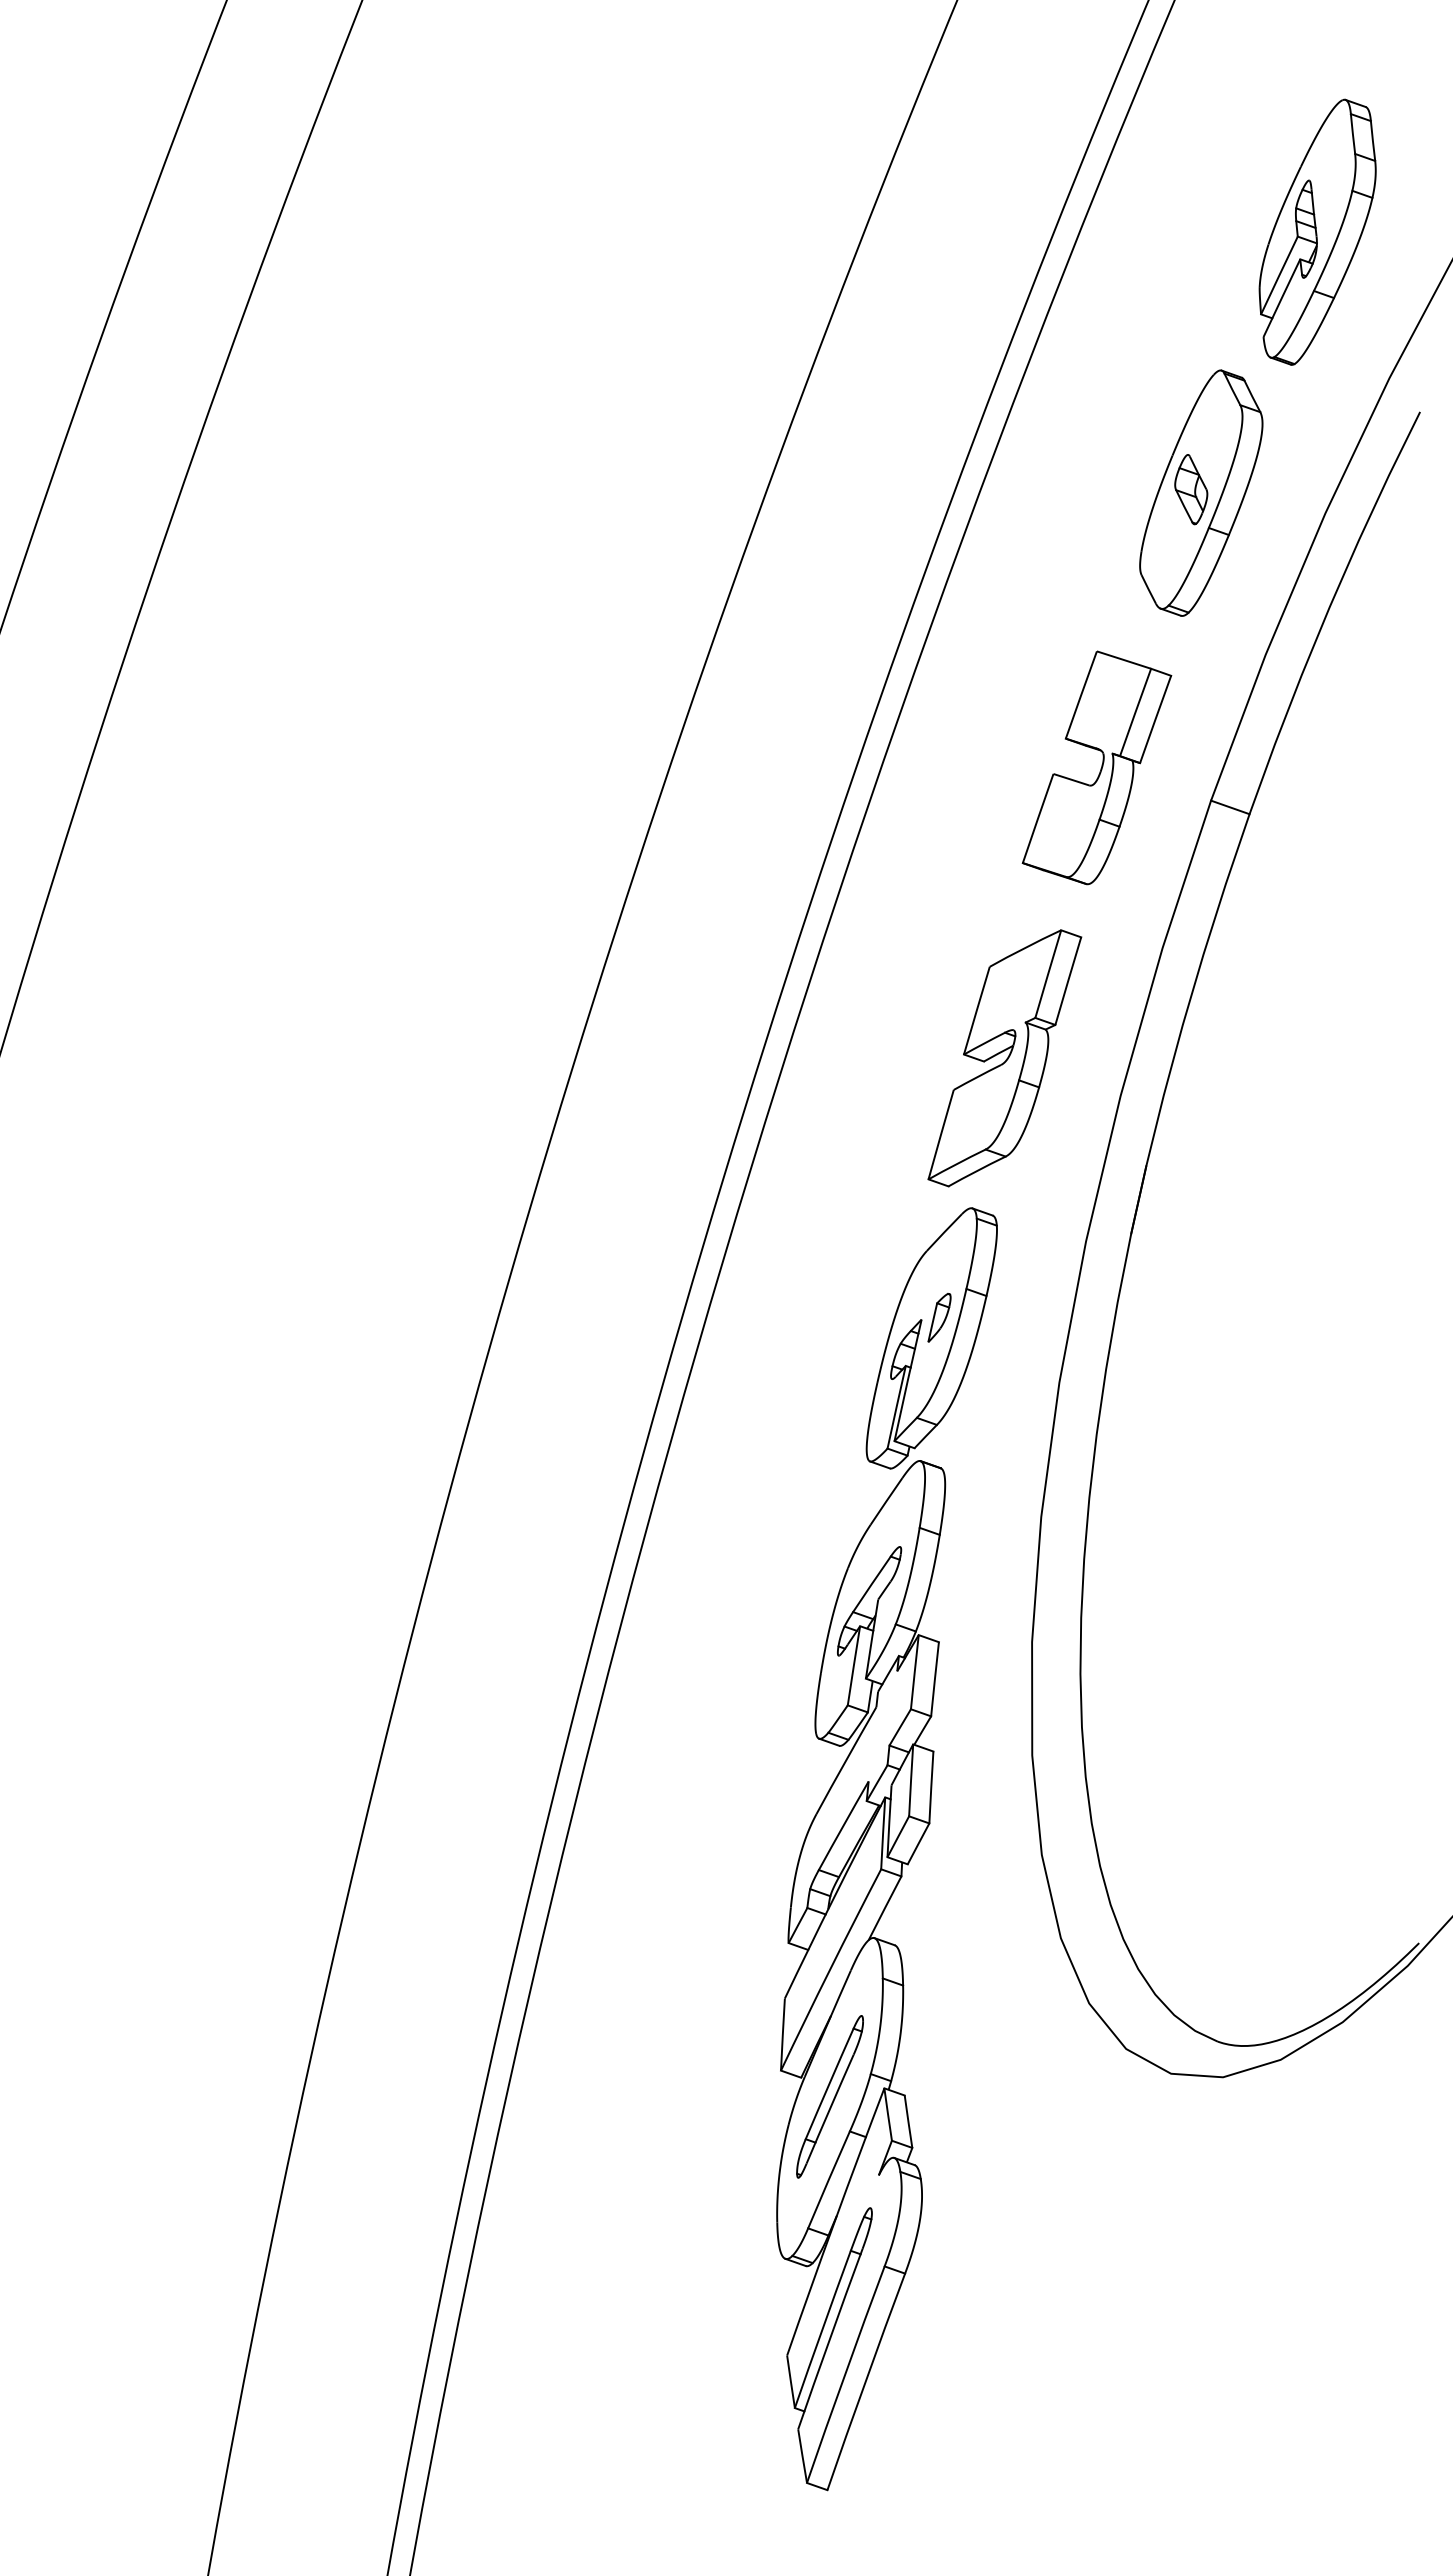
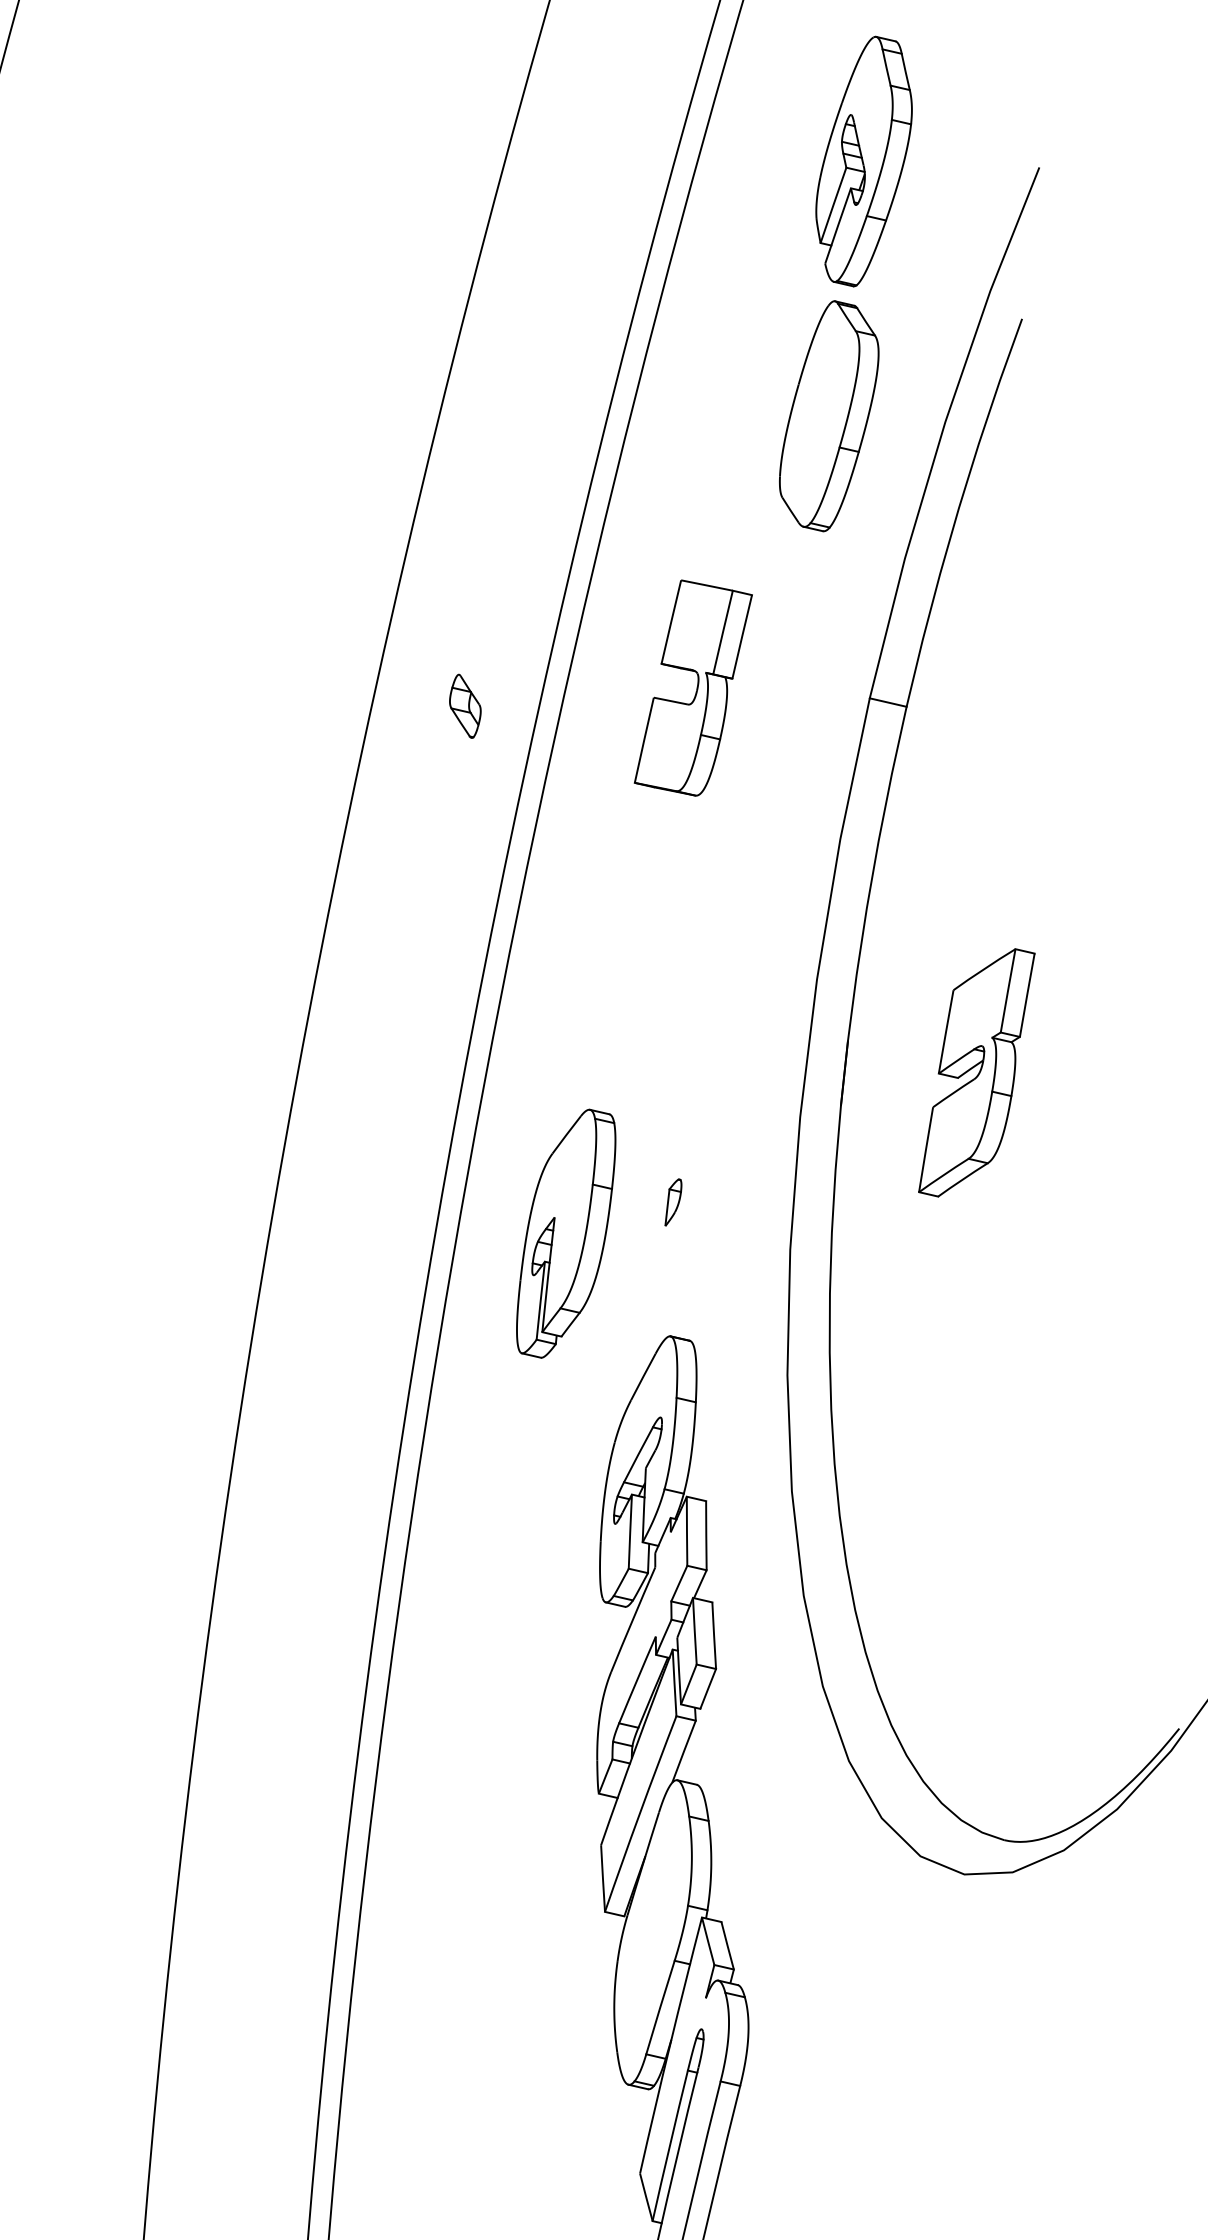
part: (1317, 231) -> (863, 160), moved
part: (1191, 489) -> (465, 706), moved
part: (1096, 767) -> (692, 687), moved
part: (1004, 1058) -> (976, 1073), moved
part: (931, 1338) -> (565, 1233), moved
part: (829, 2096) -> (652, 1930), removed

